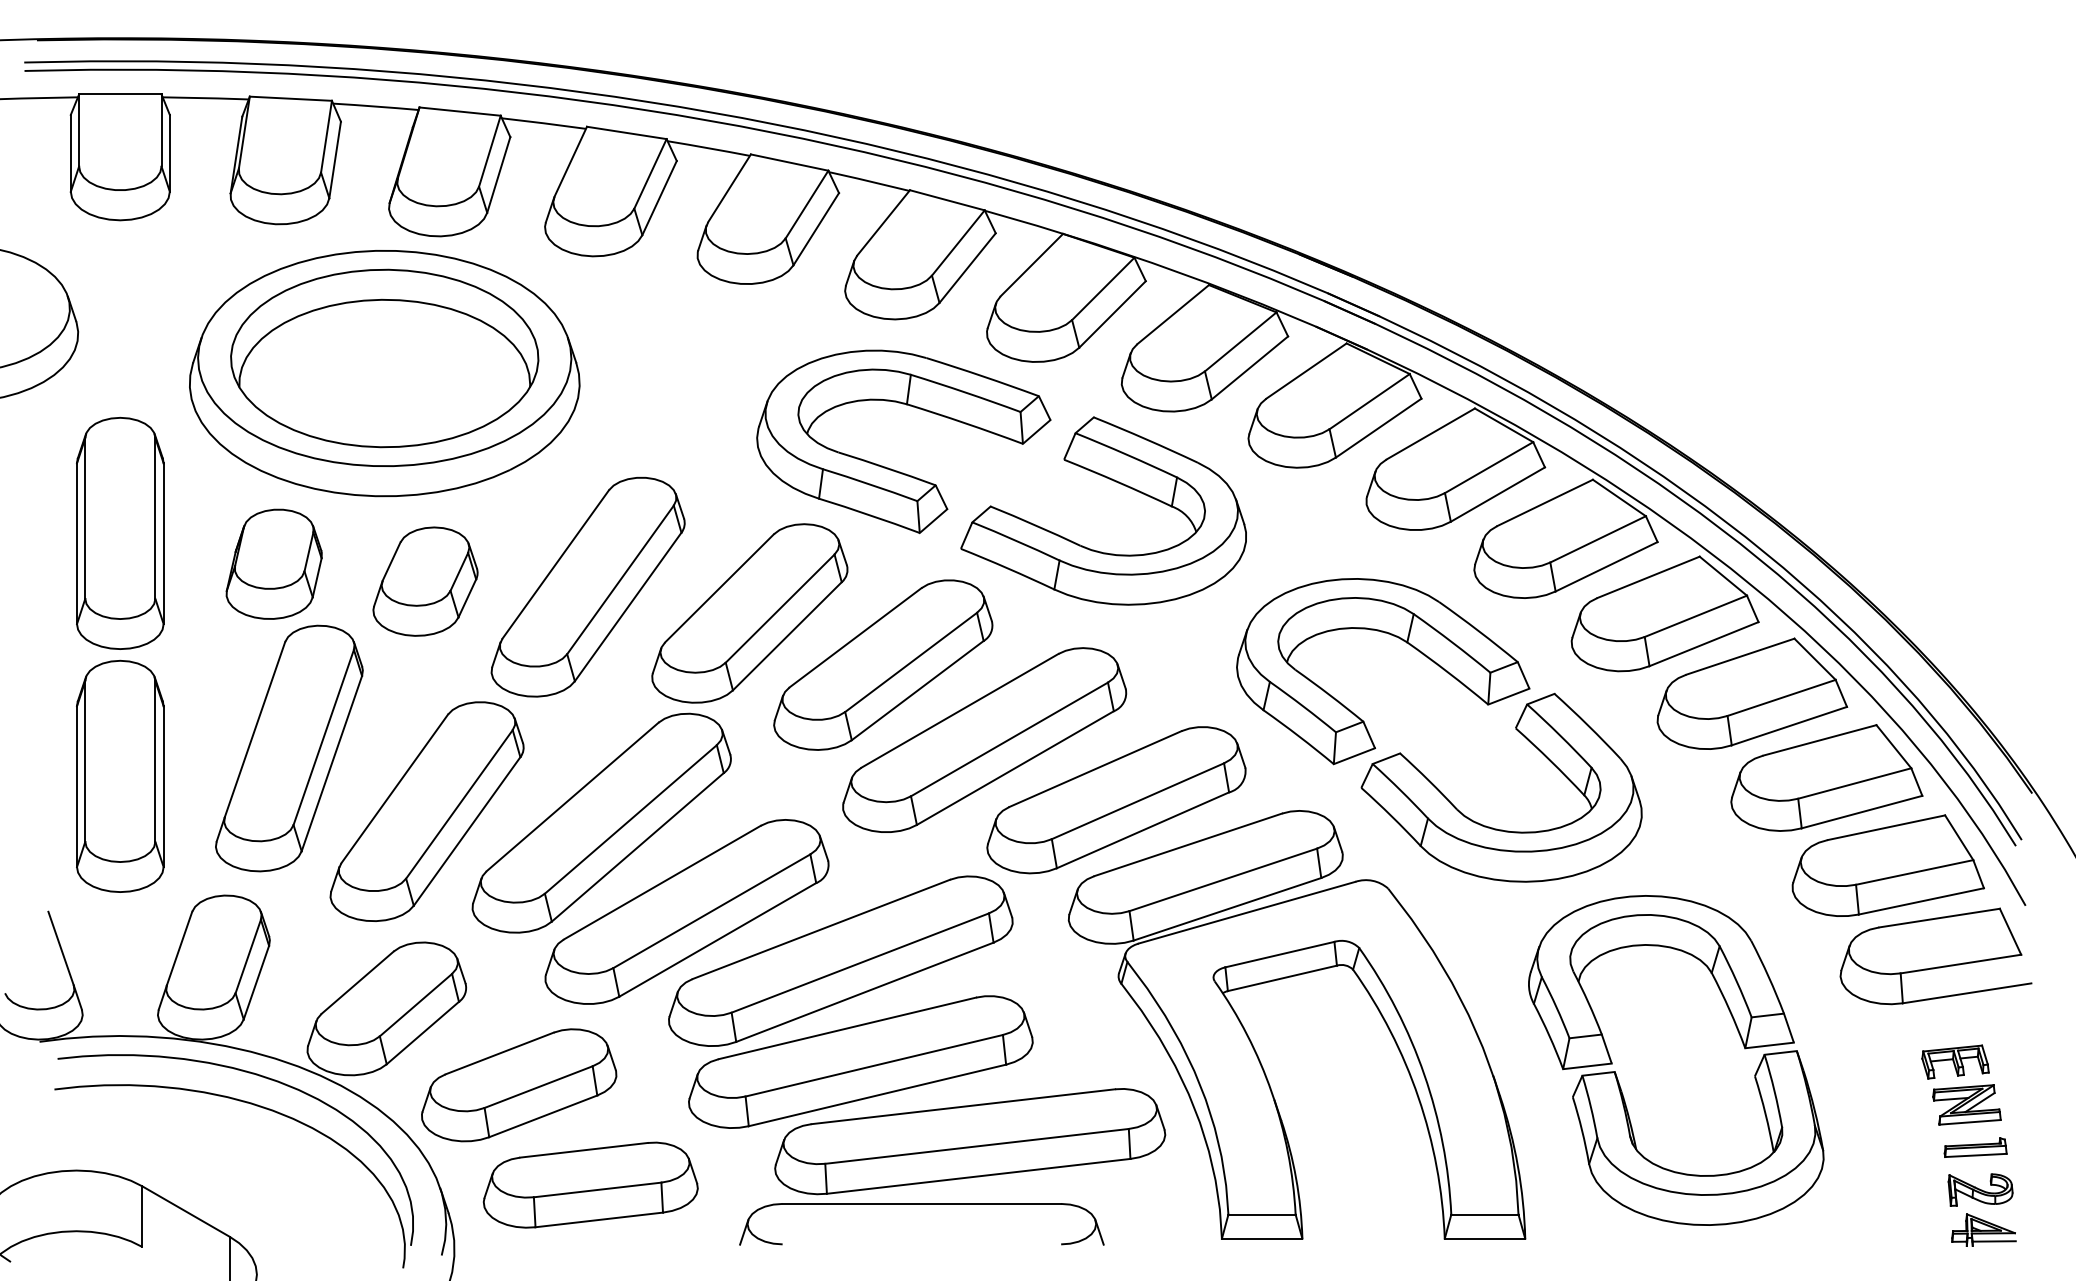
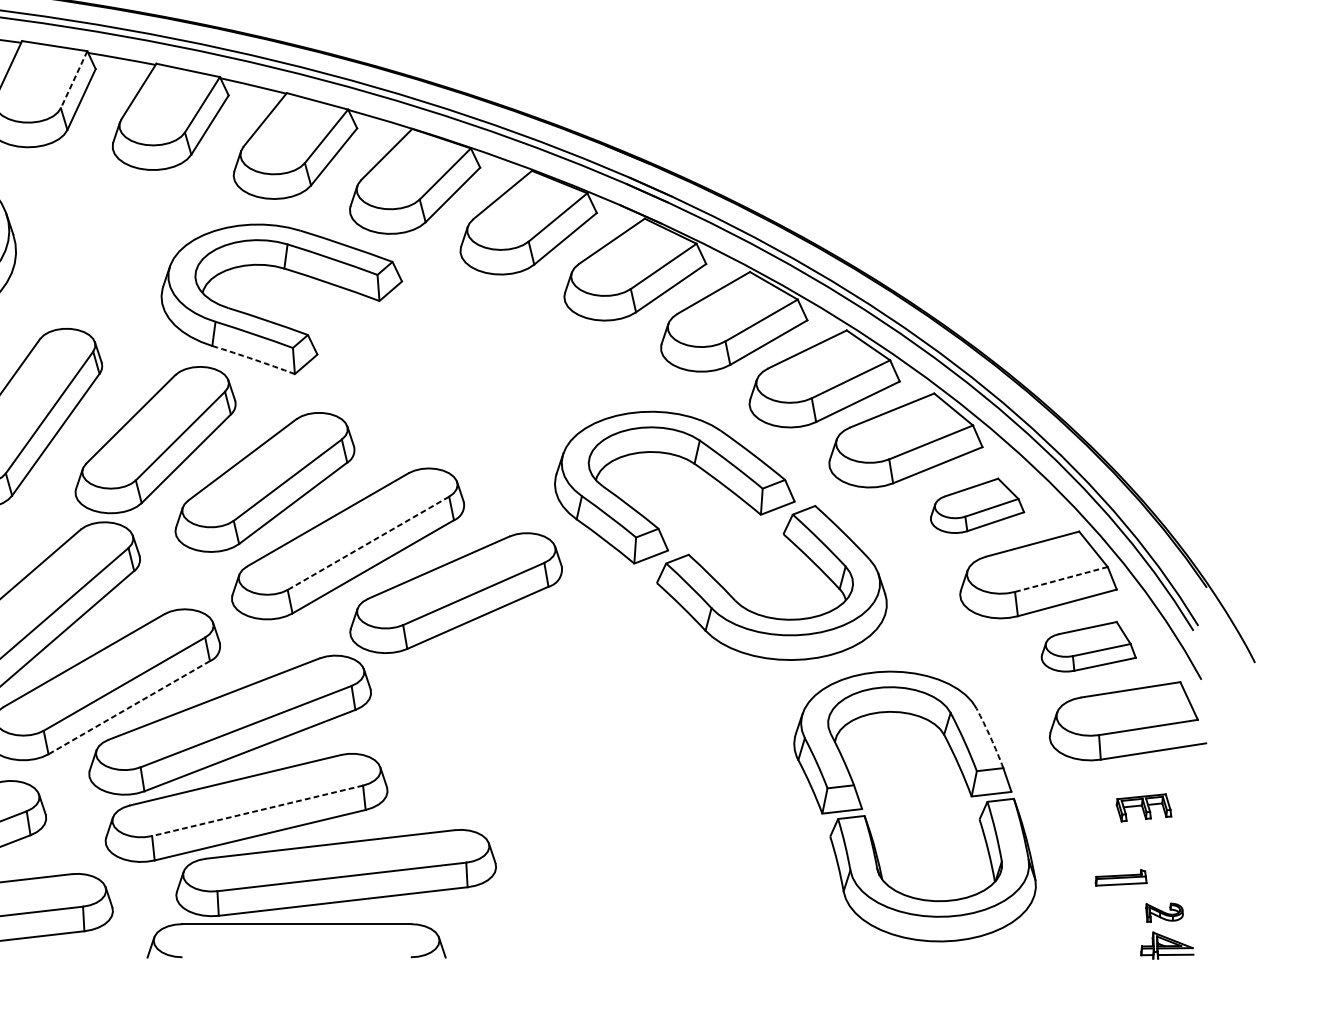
line: (650, 174) -> (74, 80), solid -> dashed
part: (1115, 482) -> (455, 332), removed
arc: (869, 515) -> (253, 359), solid -> dashed
part: (1752, 693) -> (977, 505), size x0.6
line: (1009, 739) -> (368, 543), solid -> dashed
line: (1854, 783) -> (1061, 579), solid -> dashed
part: (1887, 865) -> (1088, 646), size x0.6
line: (717, 939) -> (129, 707), solid -> dashed
arc: (1768, 976) -> (990, 737), solid -> dashed
part: (1287, 978) -> (596, 739), removed
line: (873, 1065) -> (256, 810), solid -> dashed
part: (1966, 1104) -> (1153, 842), removed
part: (1975, 1147) -> (1121, 877), moved
part: (1980, 1189) -> (1164, 912), size x0.7

